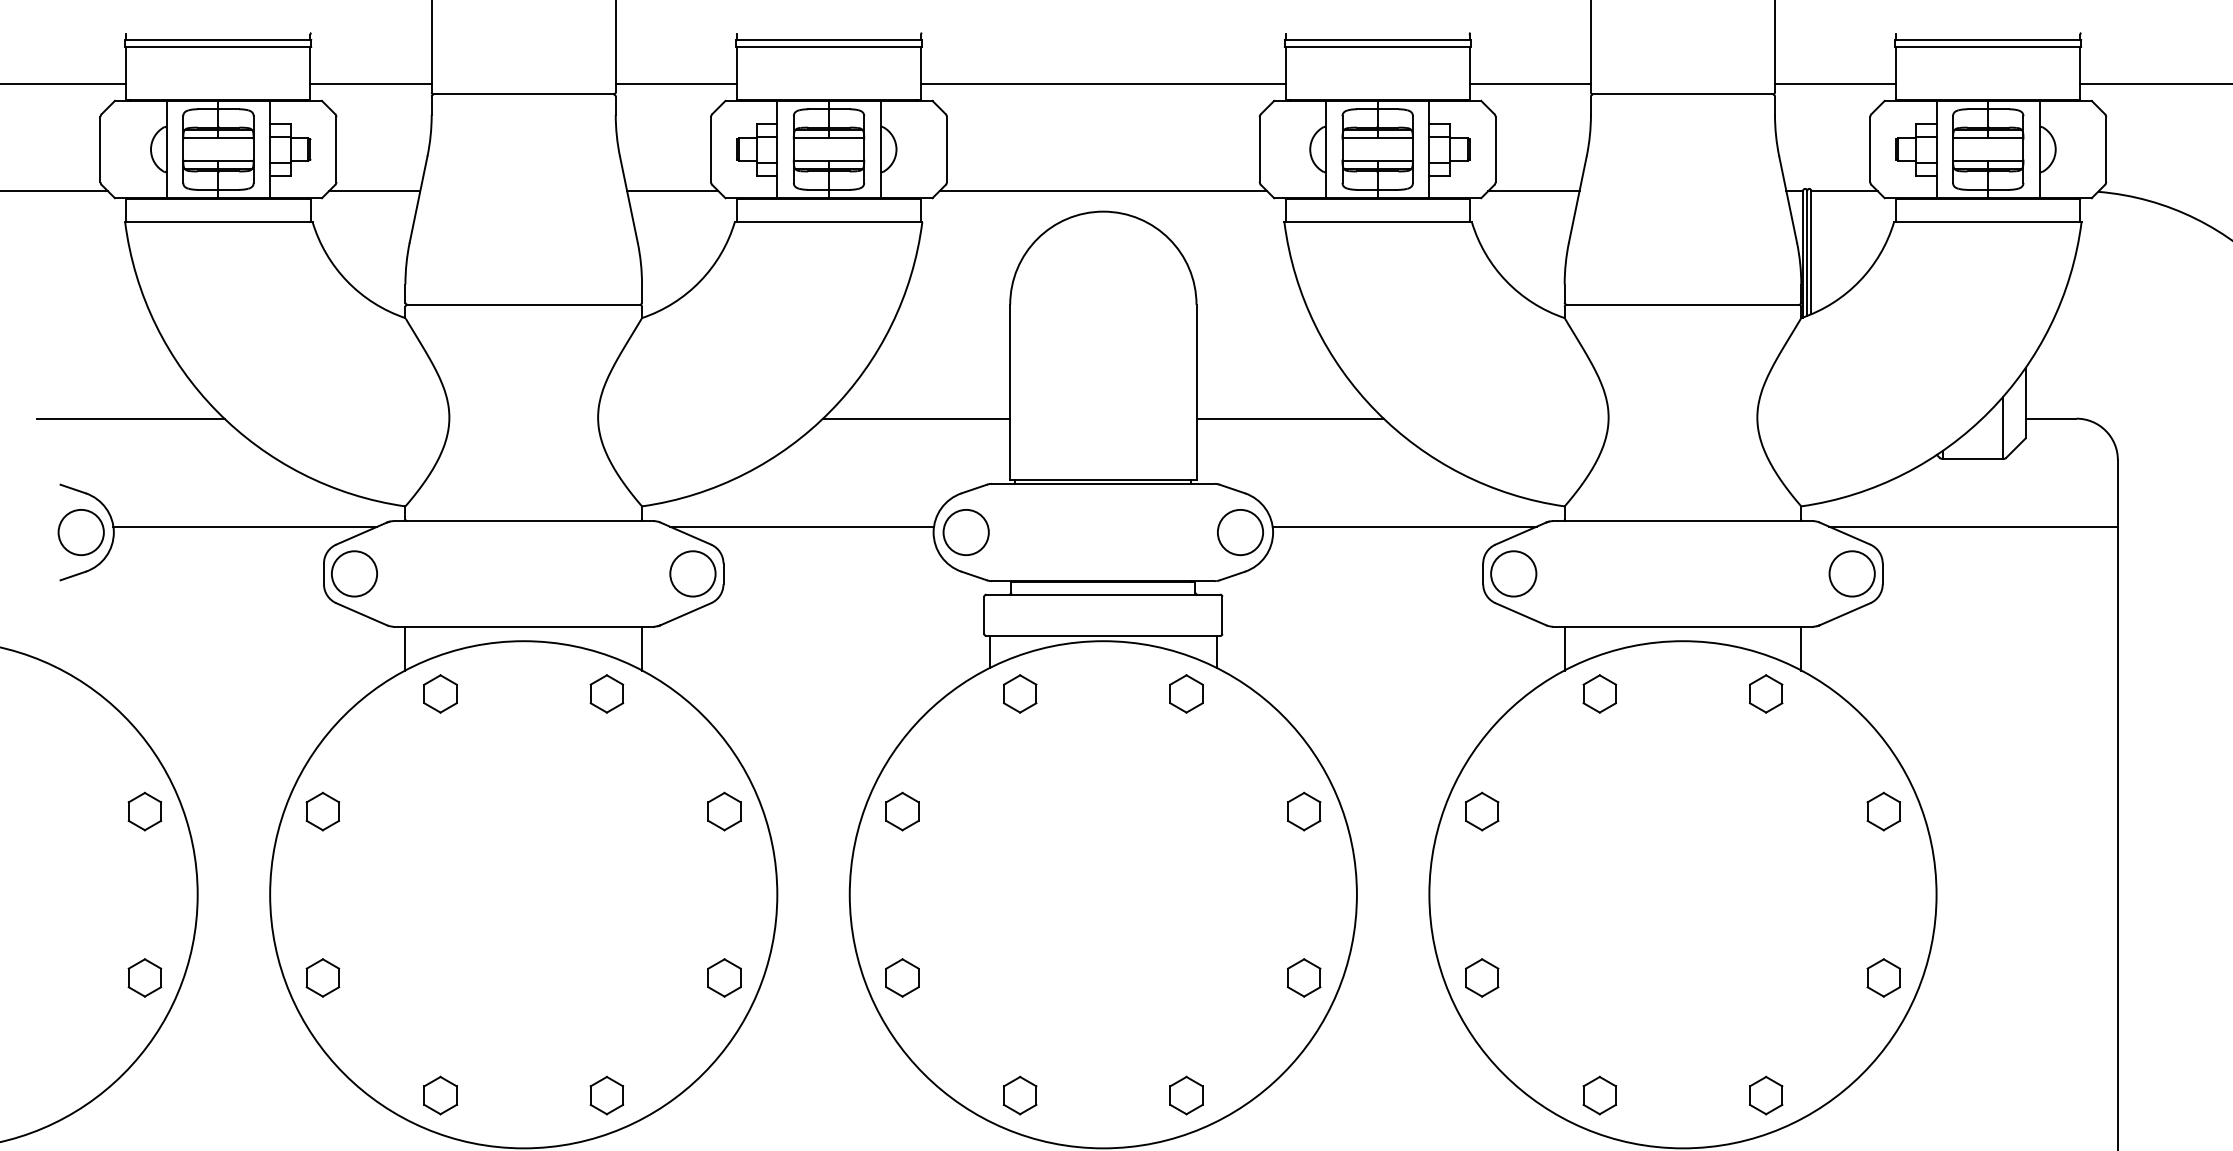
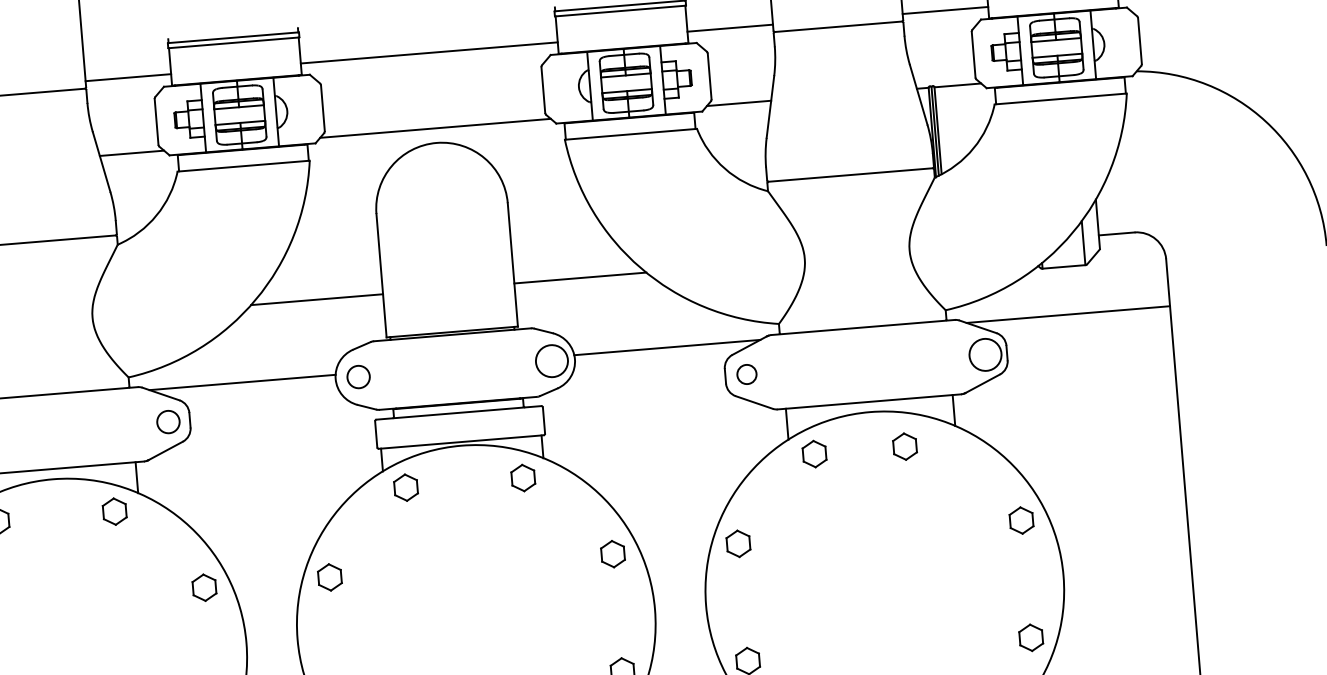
circle: (965, 532) -> (358, 377), size x0.7
circle: (692, 573) -> (168, 421), size x0.7
circle: (1513, 573) -> (746, 374), size x0.6
part: (1766, 693) -> (905, 446), moved

